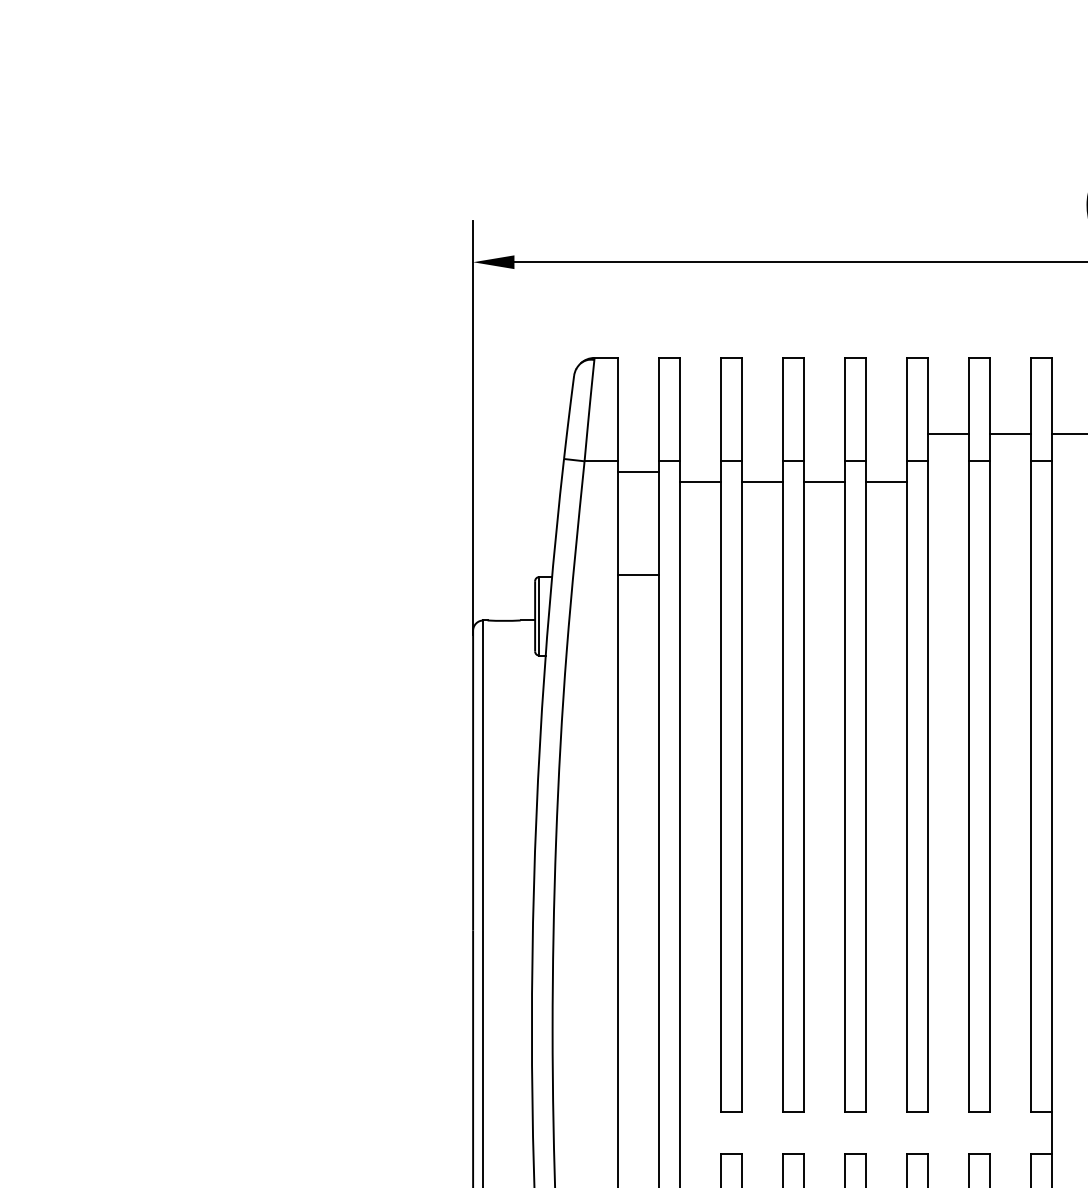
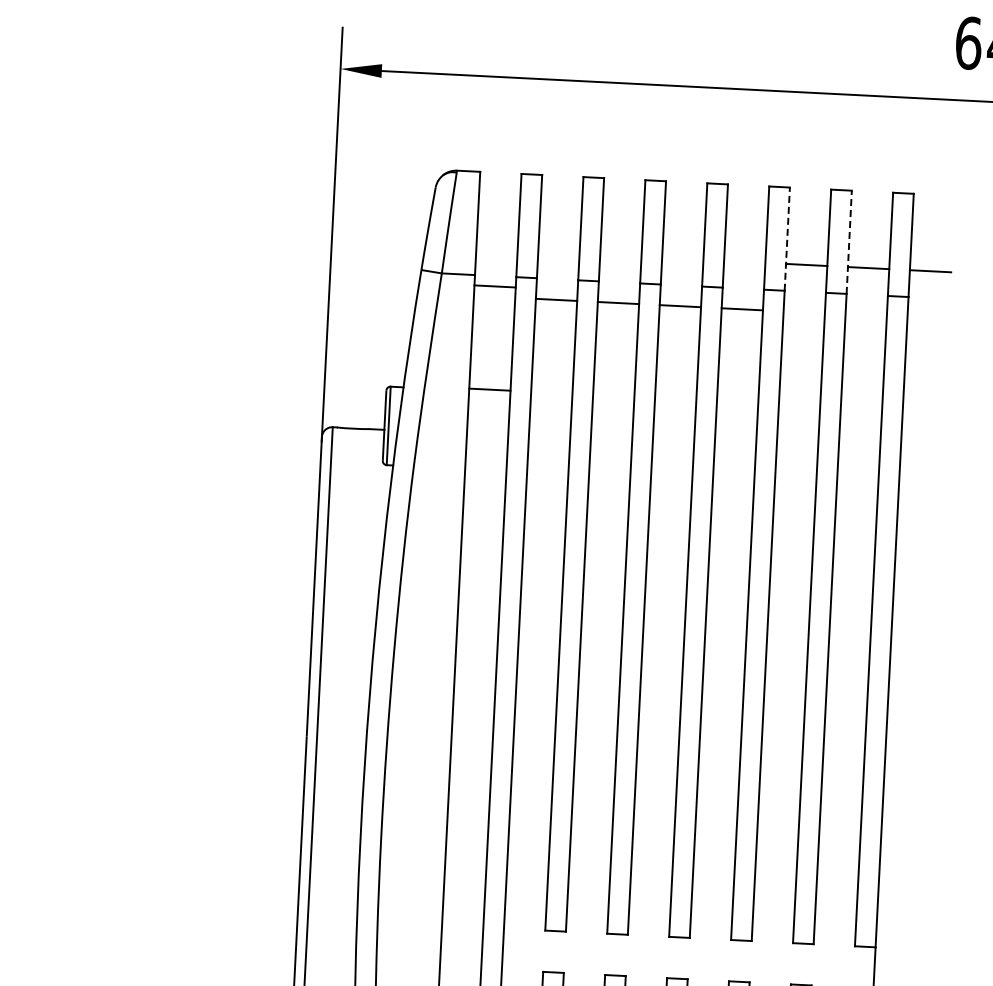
line: (927, 409) -> (786, 239), solid -> dashed
line: (989, 409) -> (848, 242), solid -> dashed

